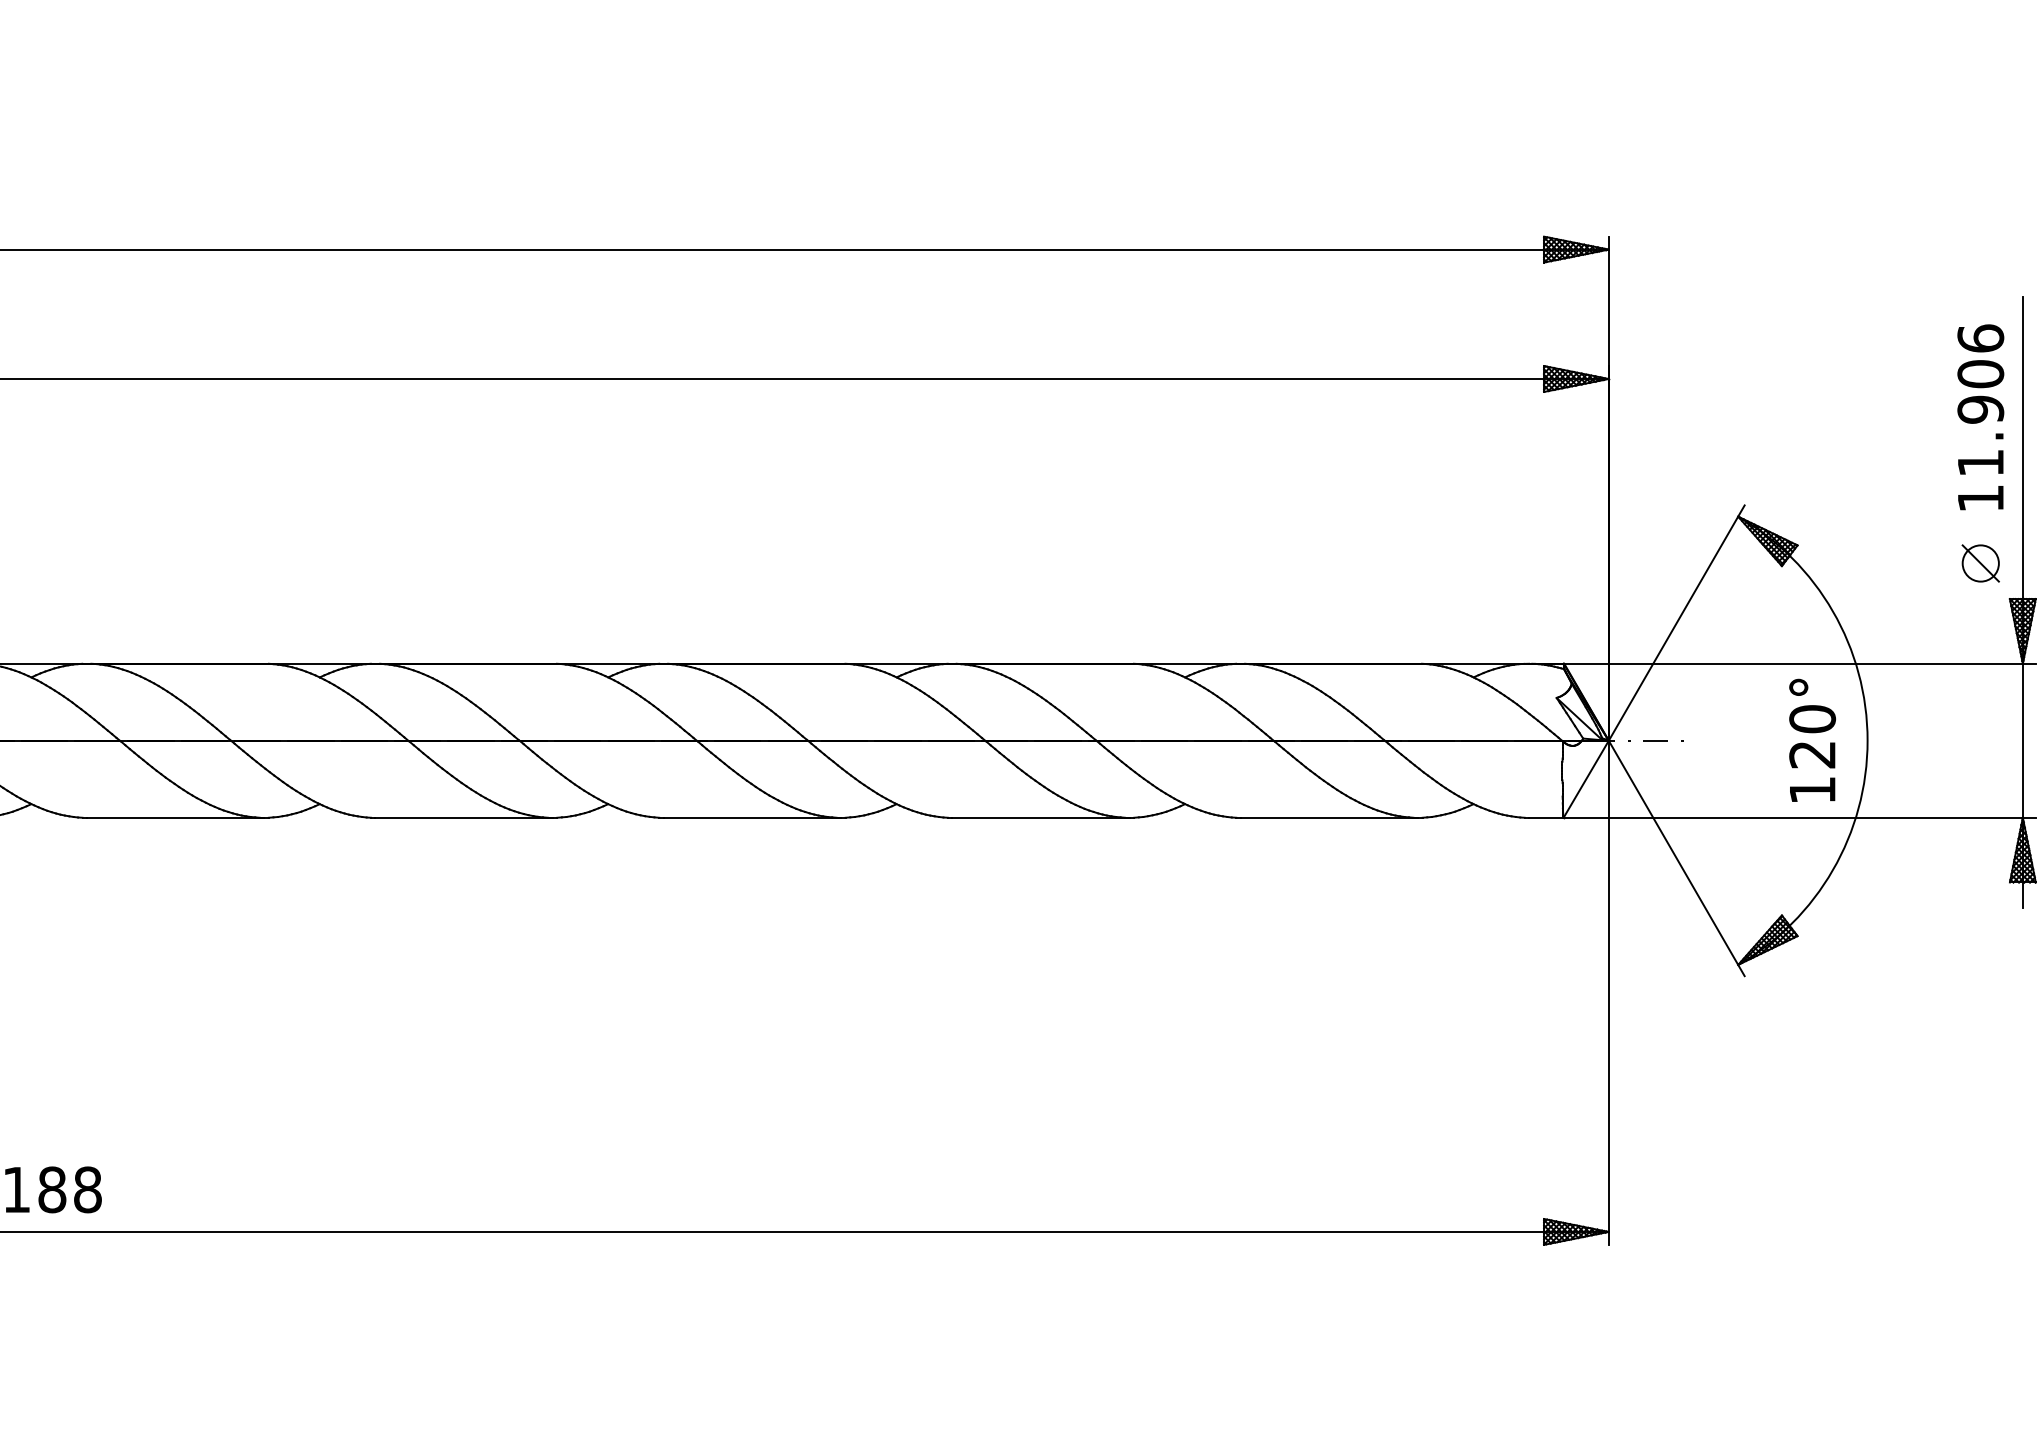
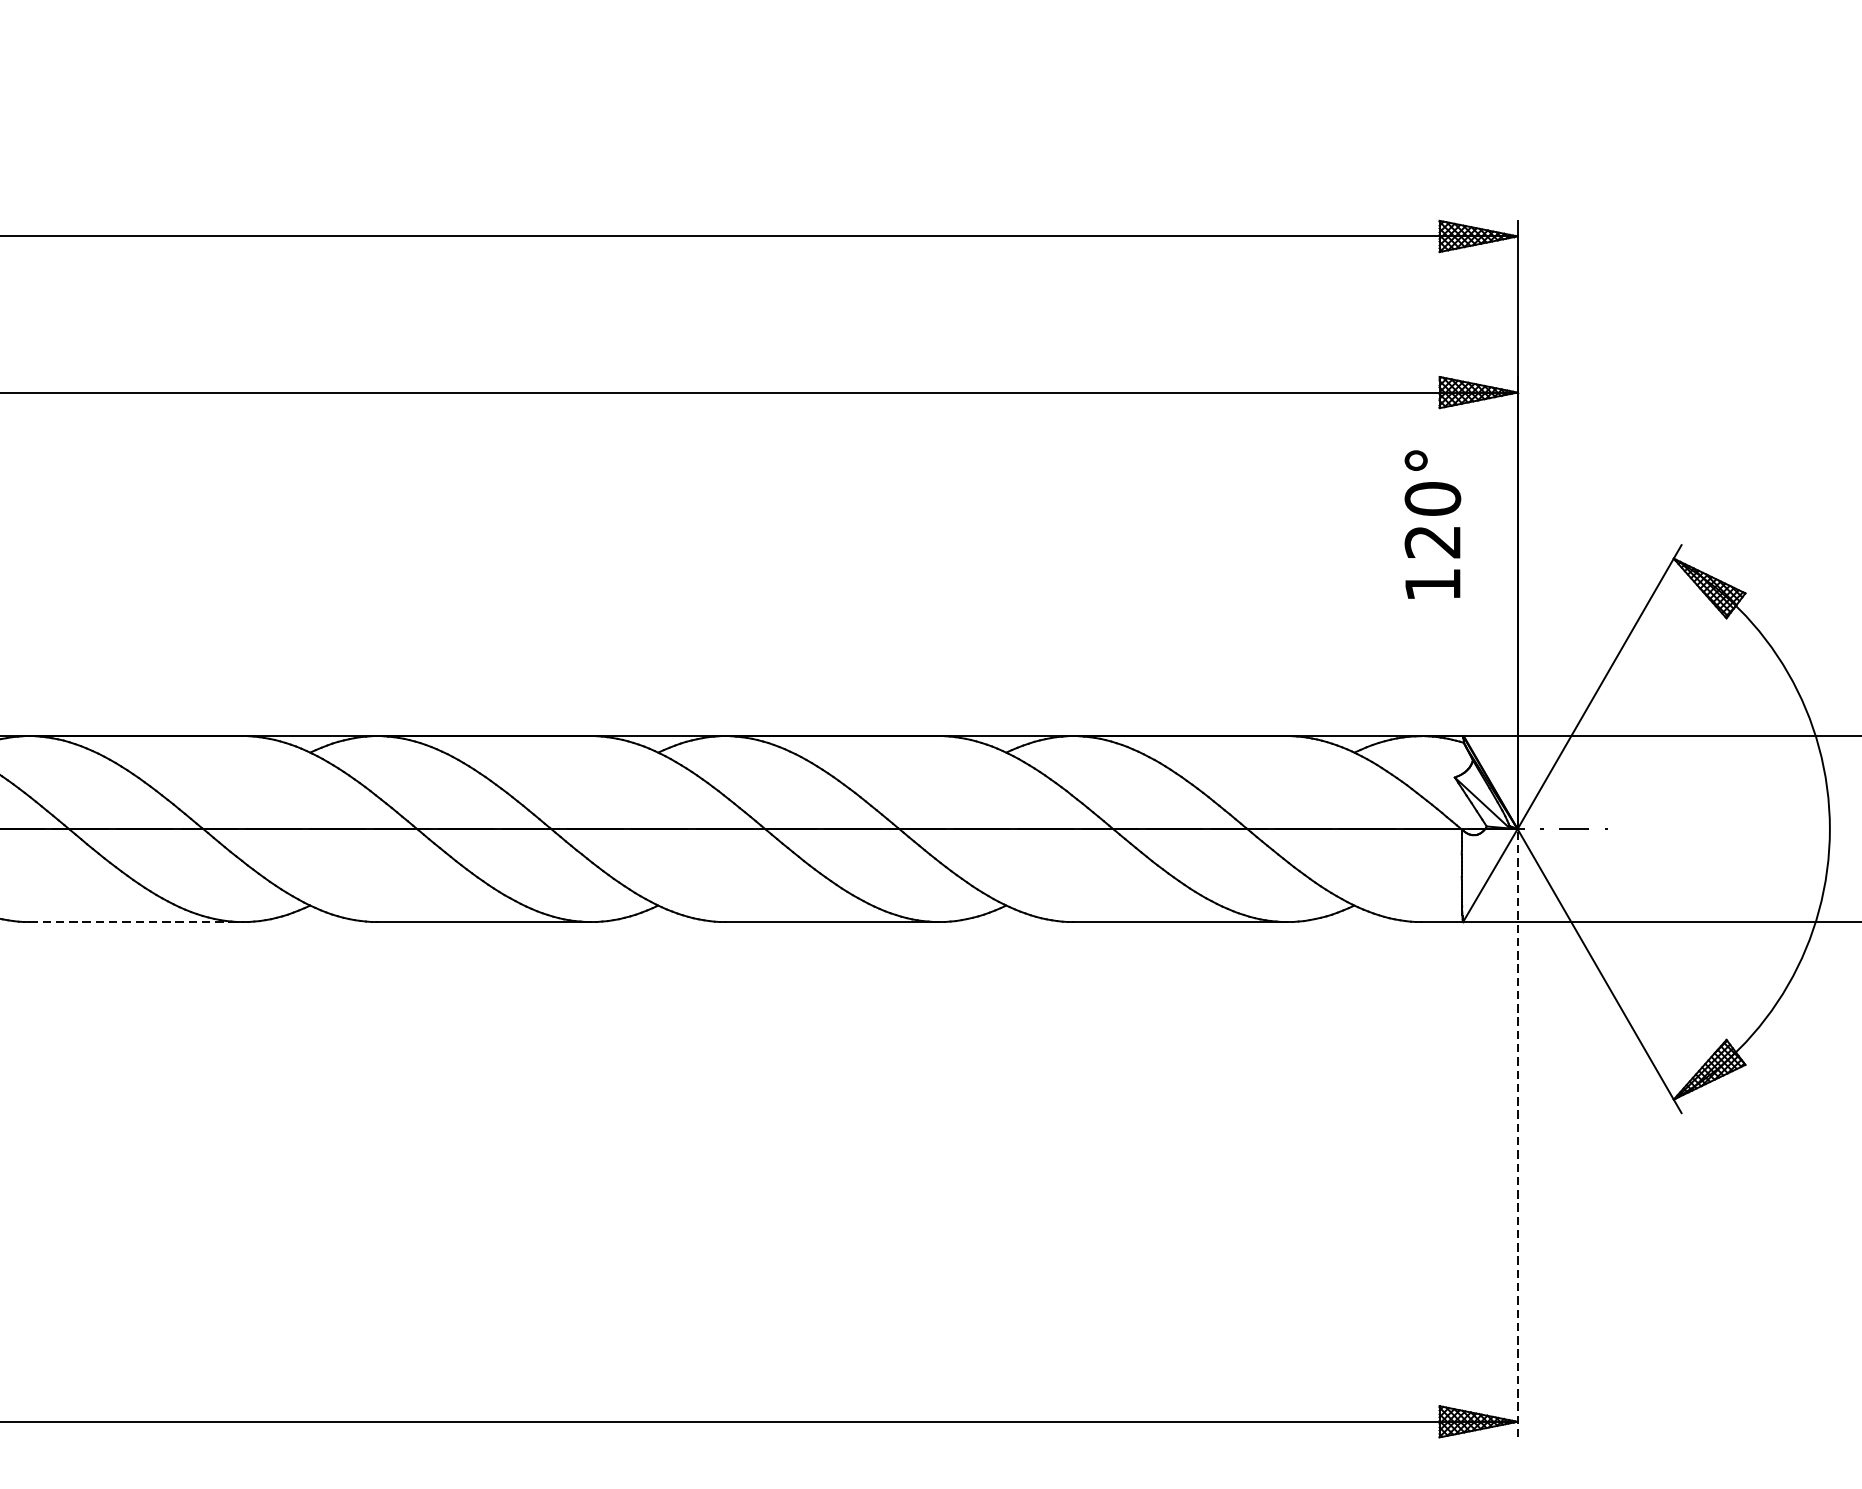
text: (1812, 739) -> (1432, 523), moved
line: (464, 817) -> (136, 921), solid -> dashed
line: (1608, 992) -> (1517, 1132), solid -> dashed

